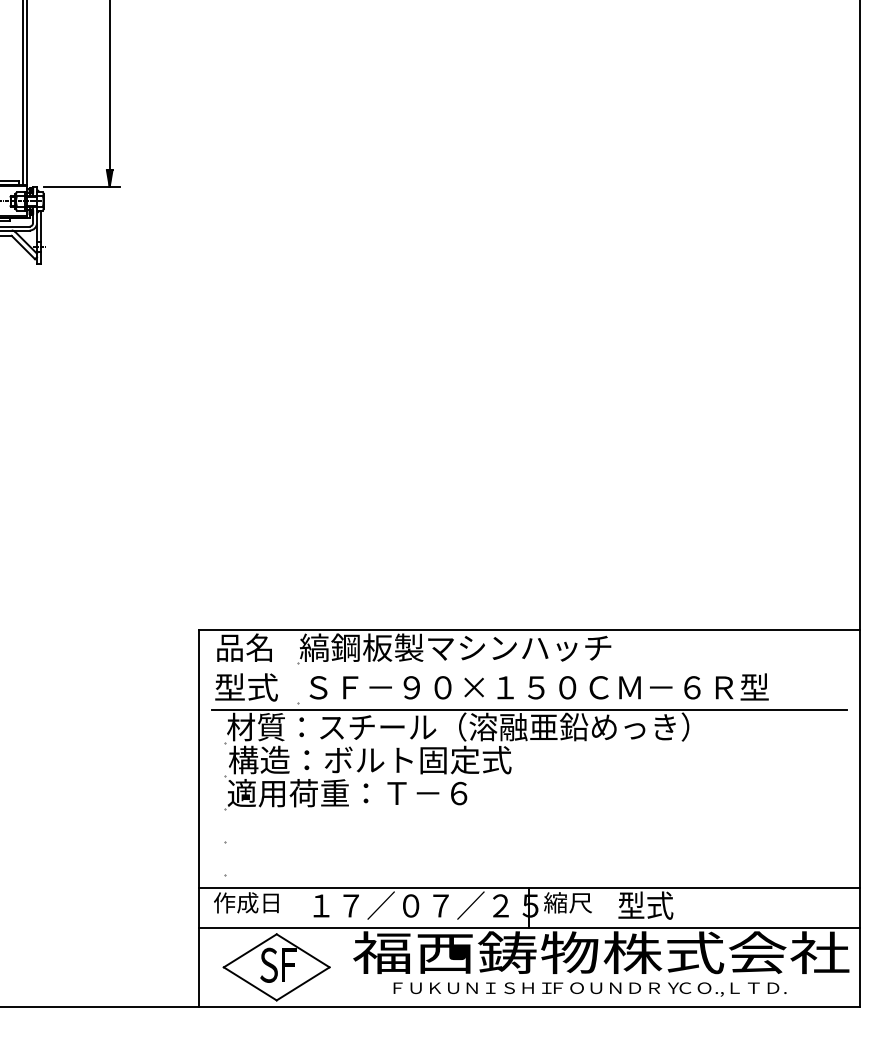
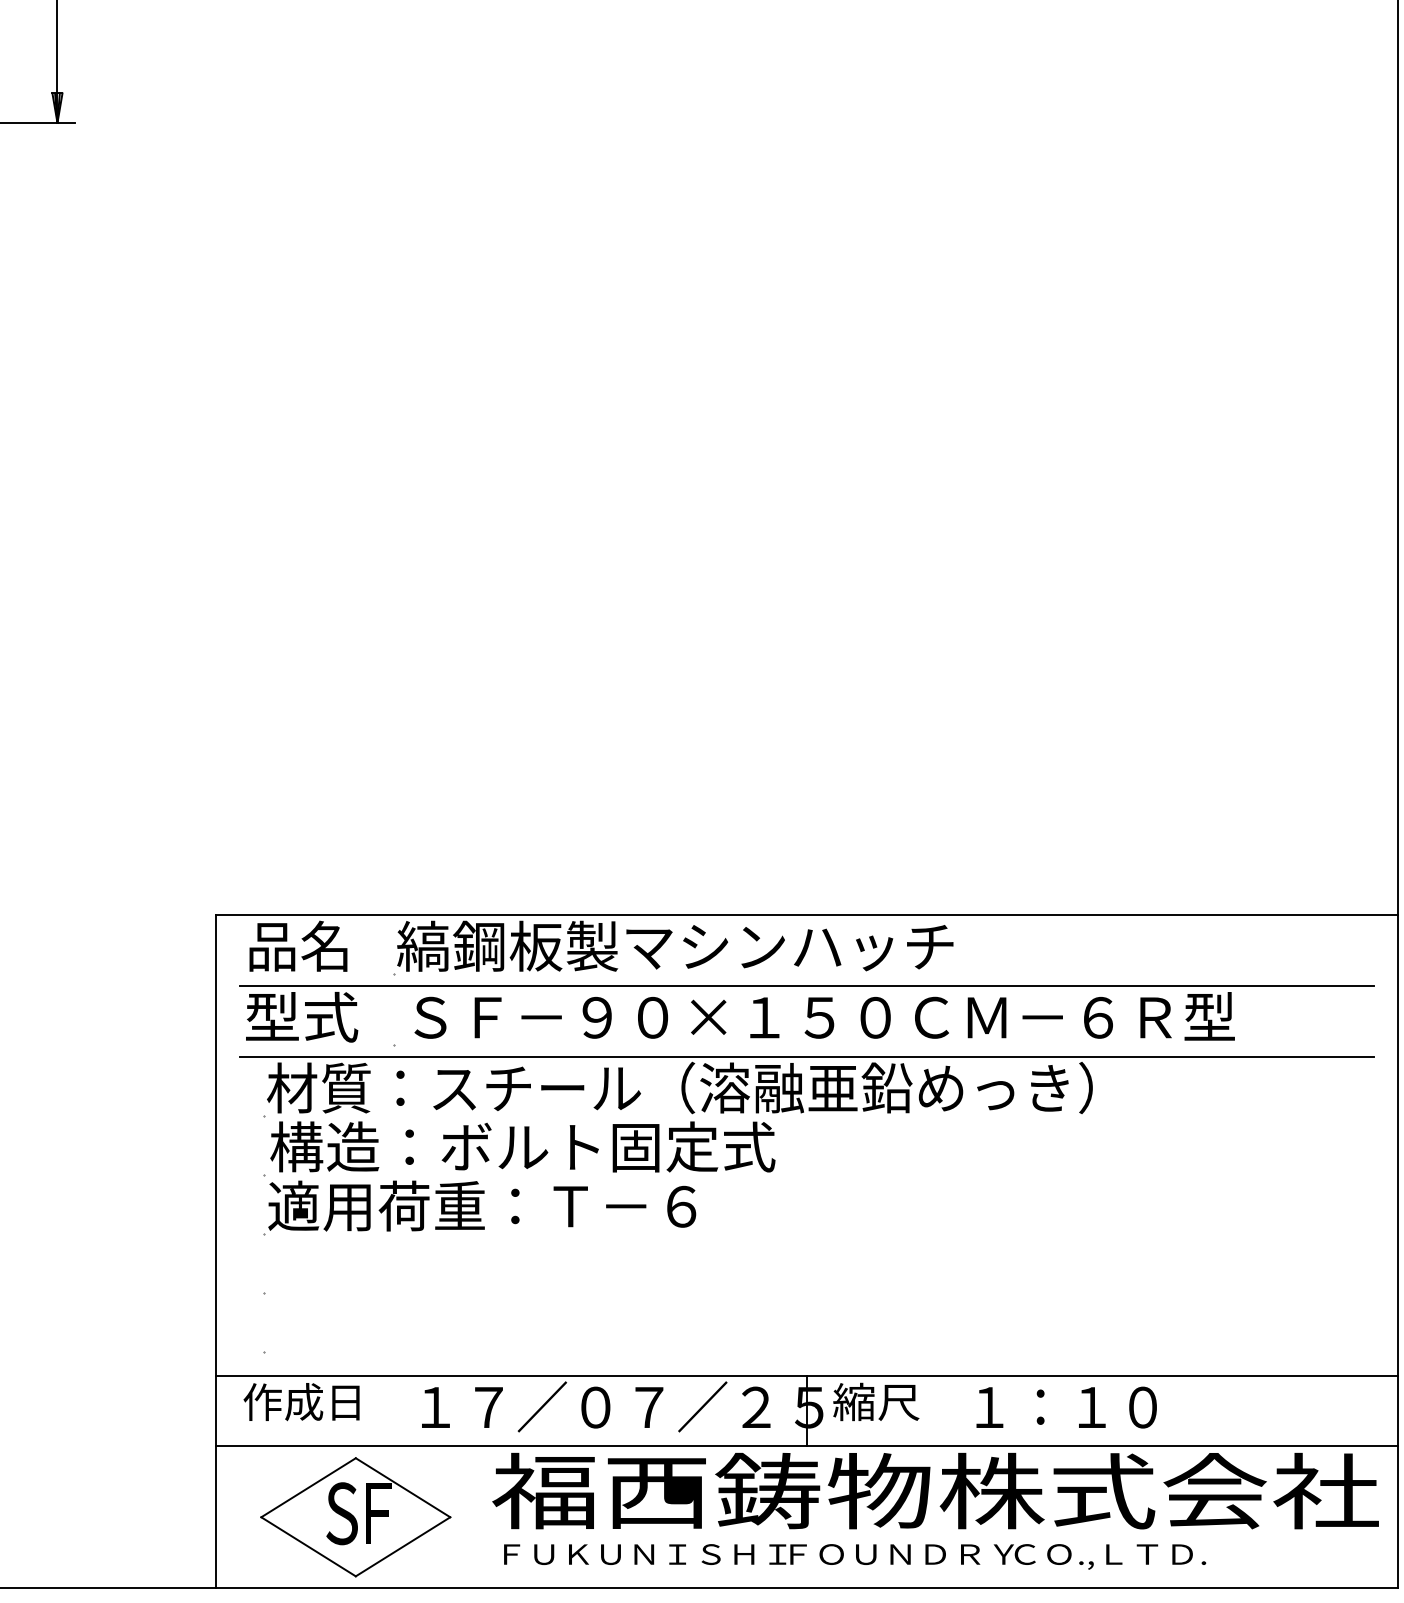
line: (528, 669) -> (805, 985), added
text: (671, 905) -> (1061, 1406), 型式 -> １：１０
text: (589, 989) -> (853, 1556), moved

